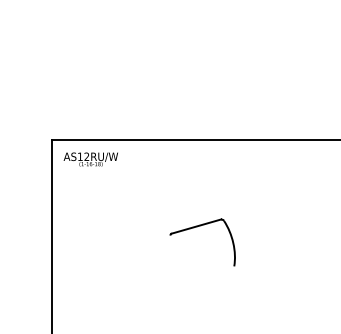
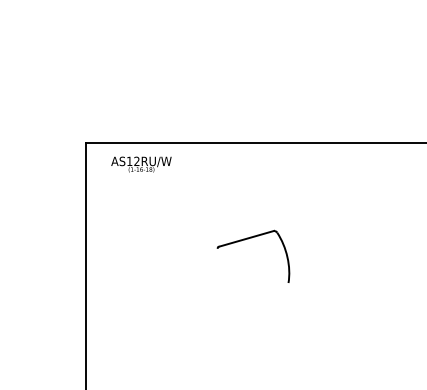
text: (90, 159) -> (141, 164), moved

